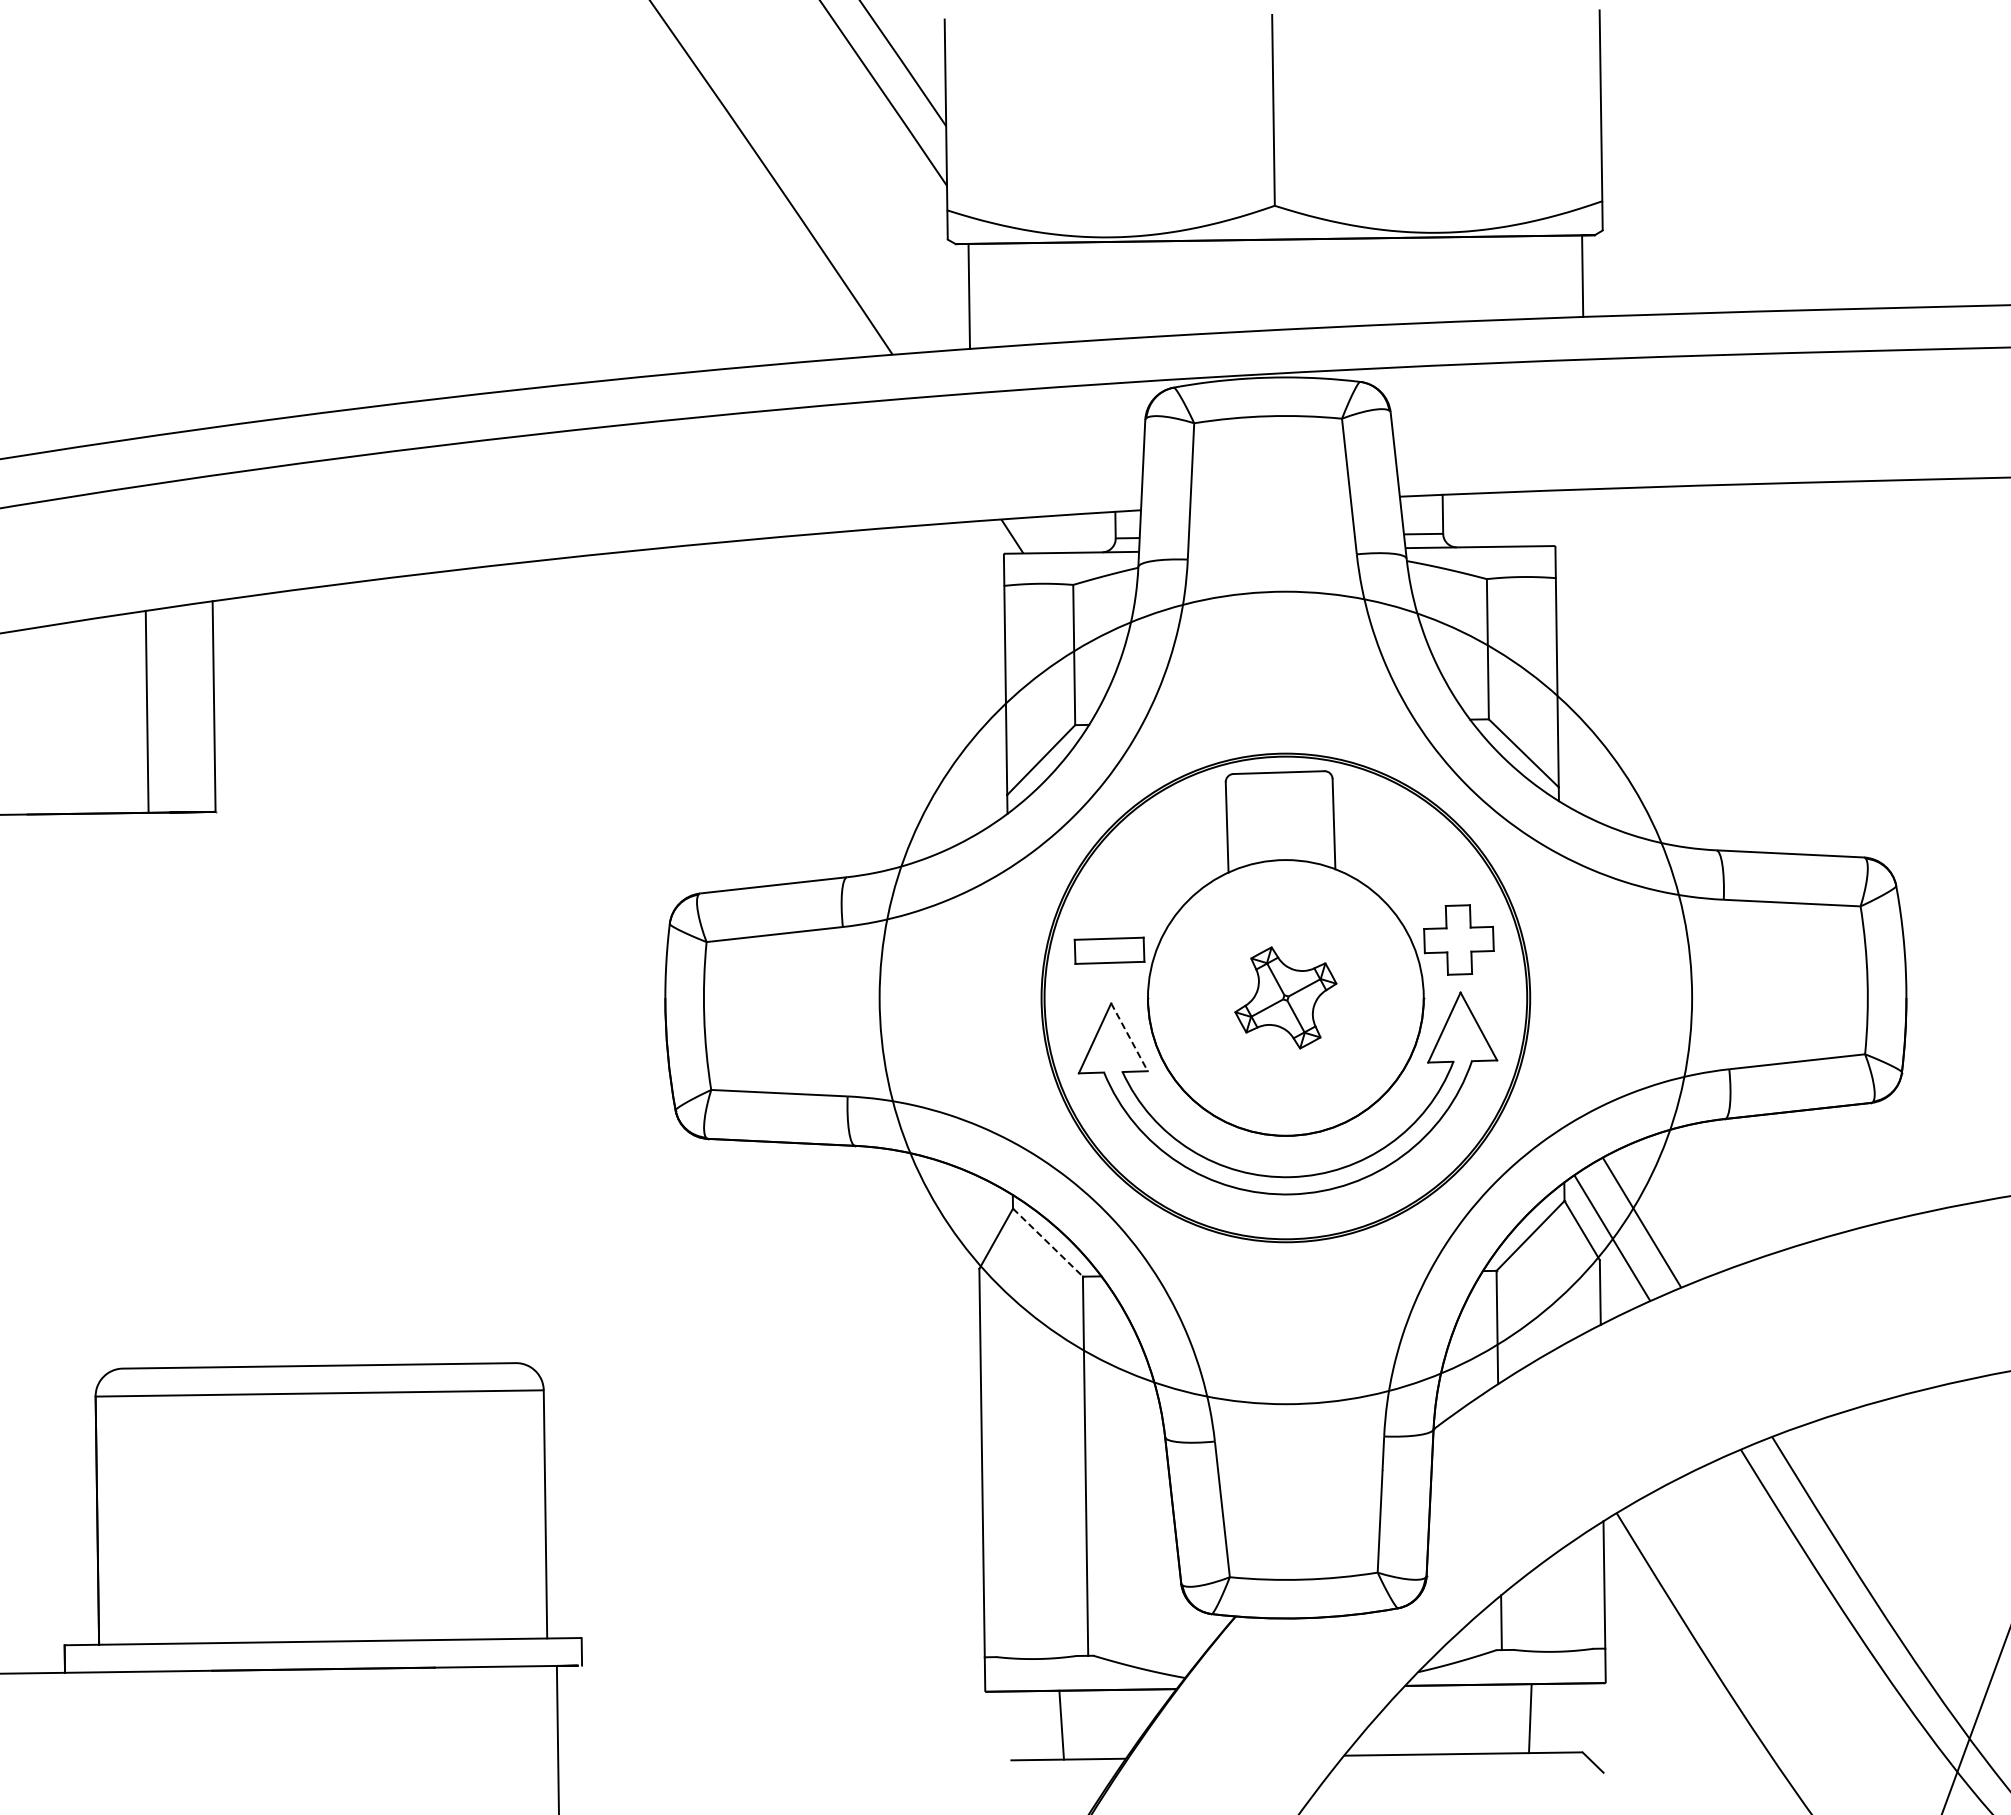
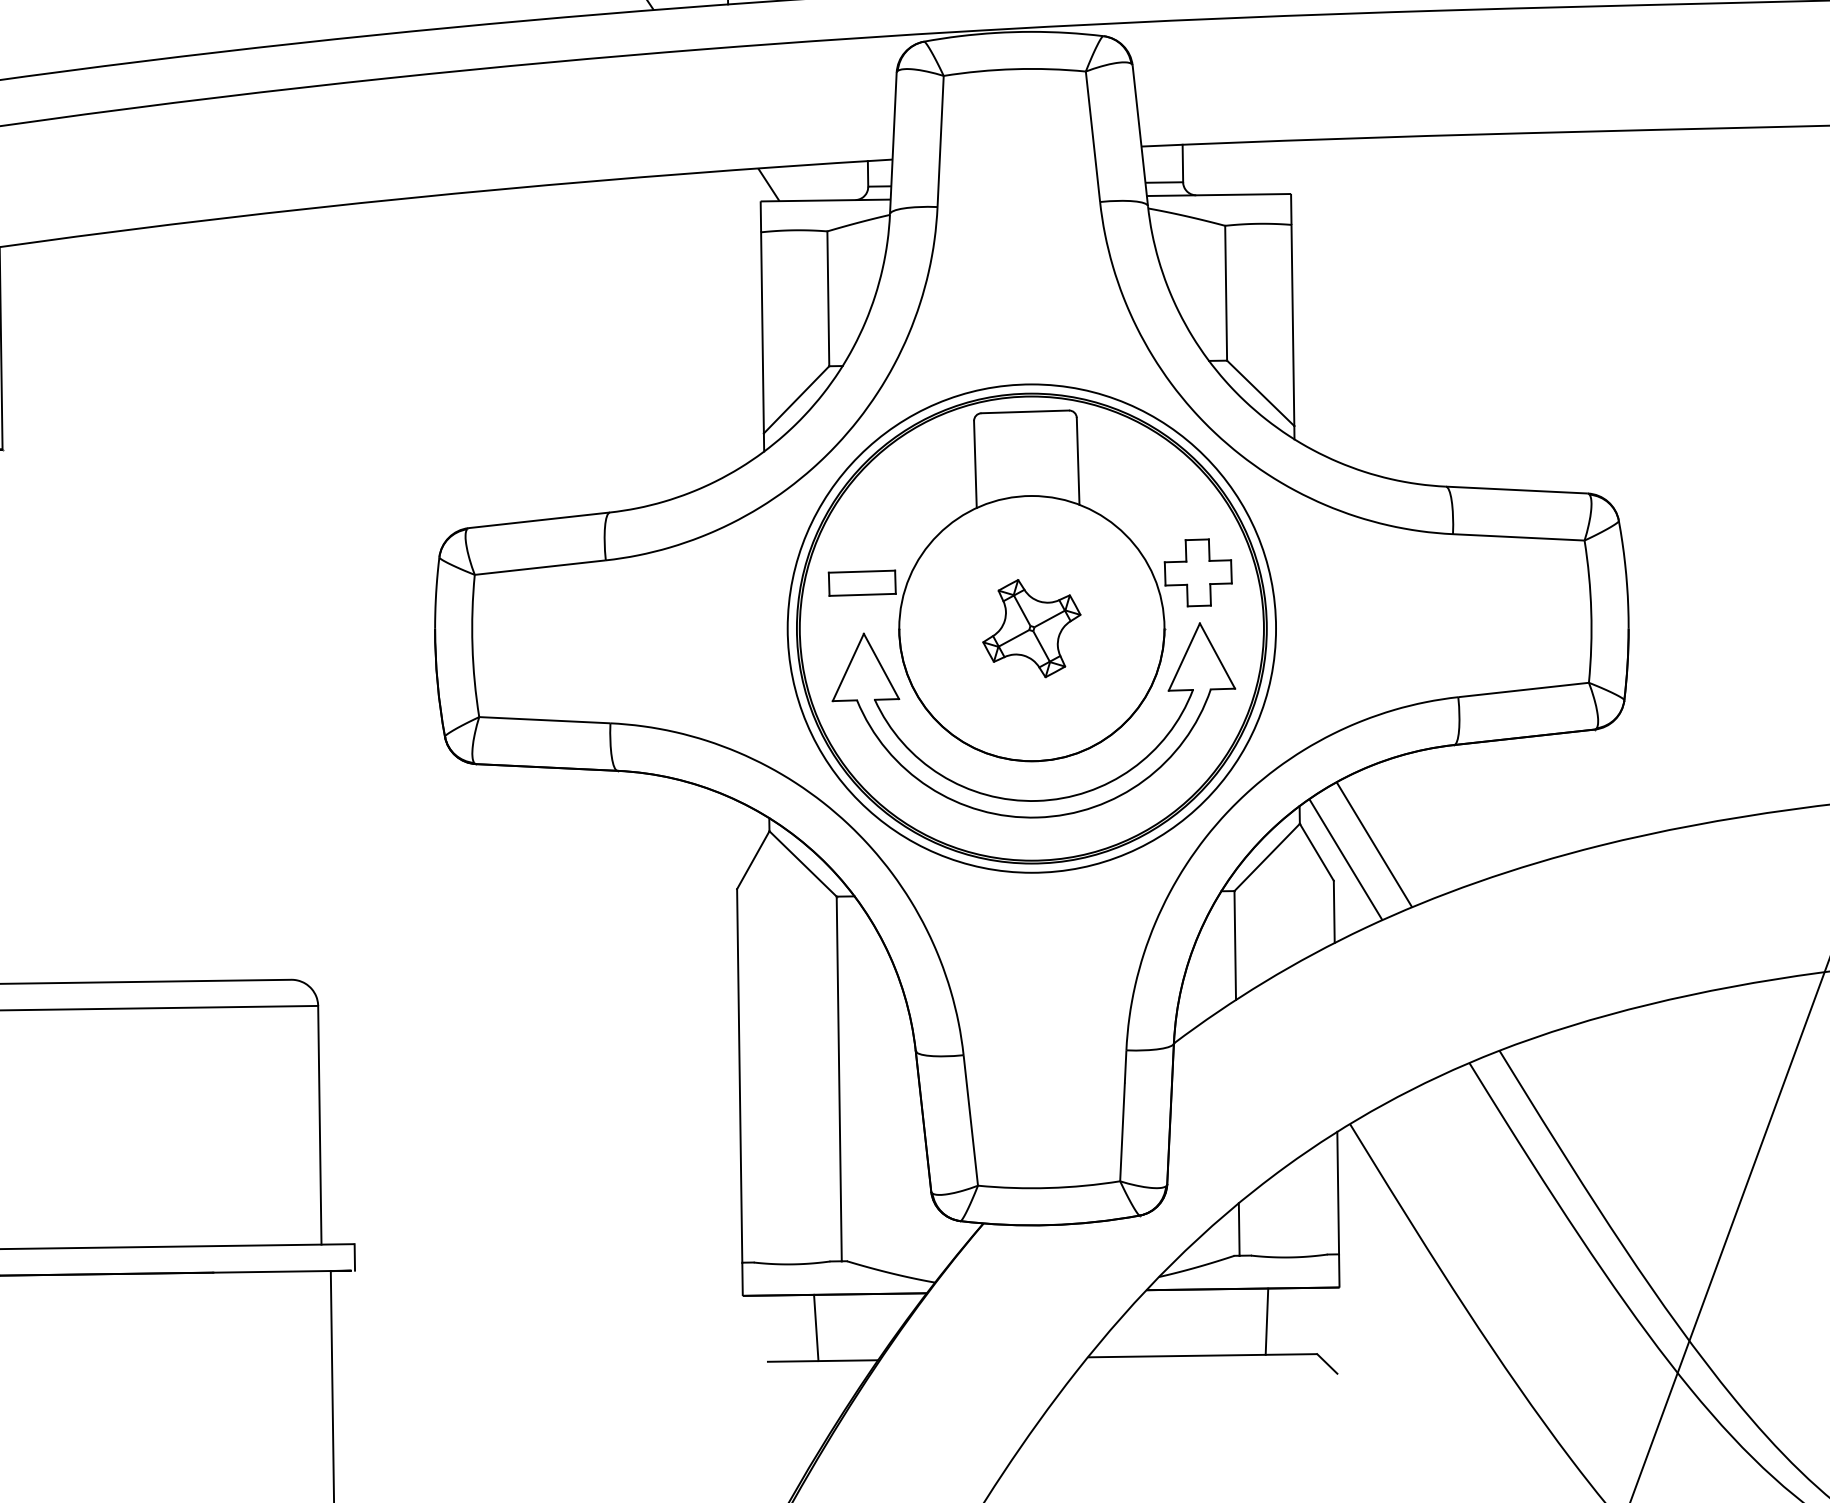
circle: (1285, 997) -> (1031, 628), size x0.62
line: (1129, 1037) -> (881, 666), dashed -> solid
line: (1047, 1242) -> (802, 863), dashed -> solid

